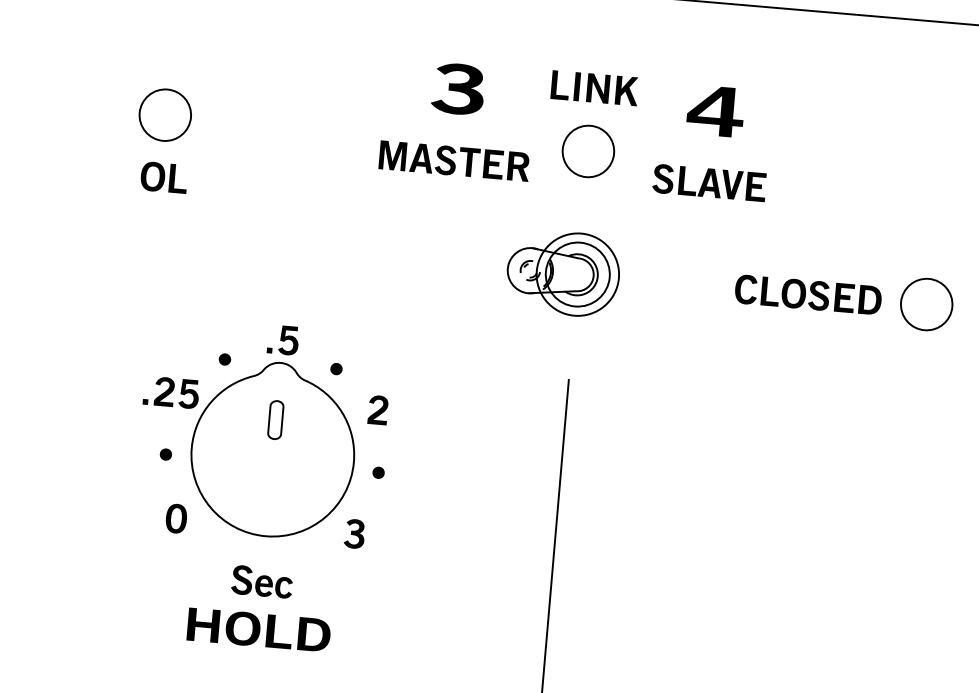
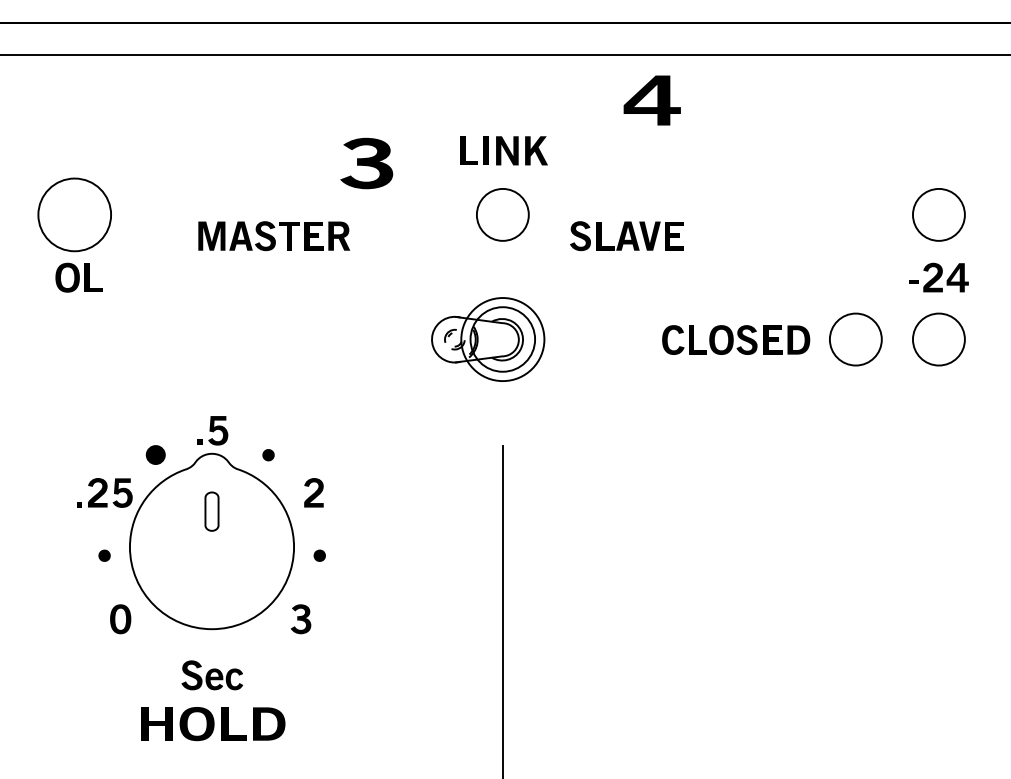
part: (714, 111) -> (651, 100), moved
circle: (165, 114) -> (74, 214), size x1.4
part: (454, 161) -> (274, 236), moved
part: (224, 359) -> (155, 455), size x1.6

